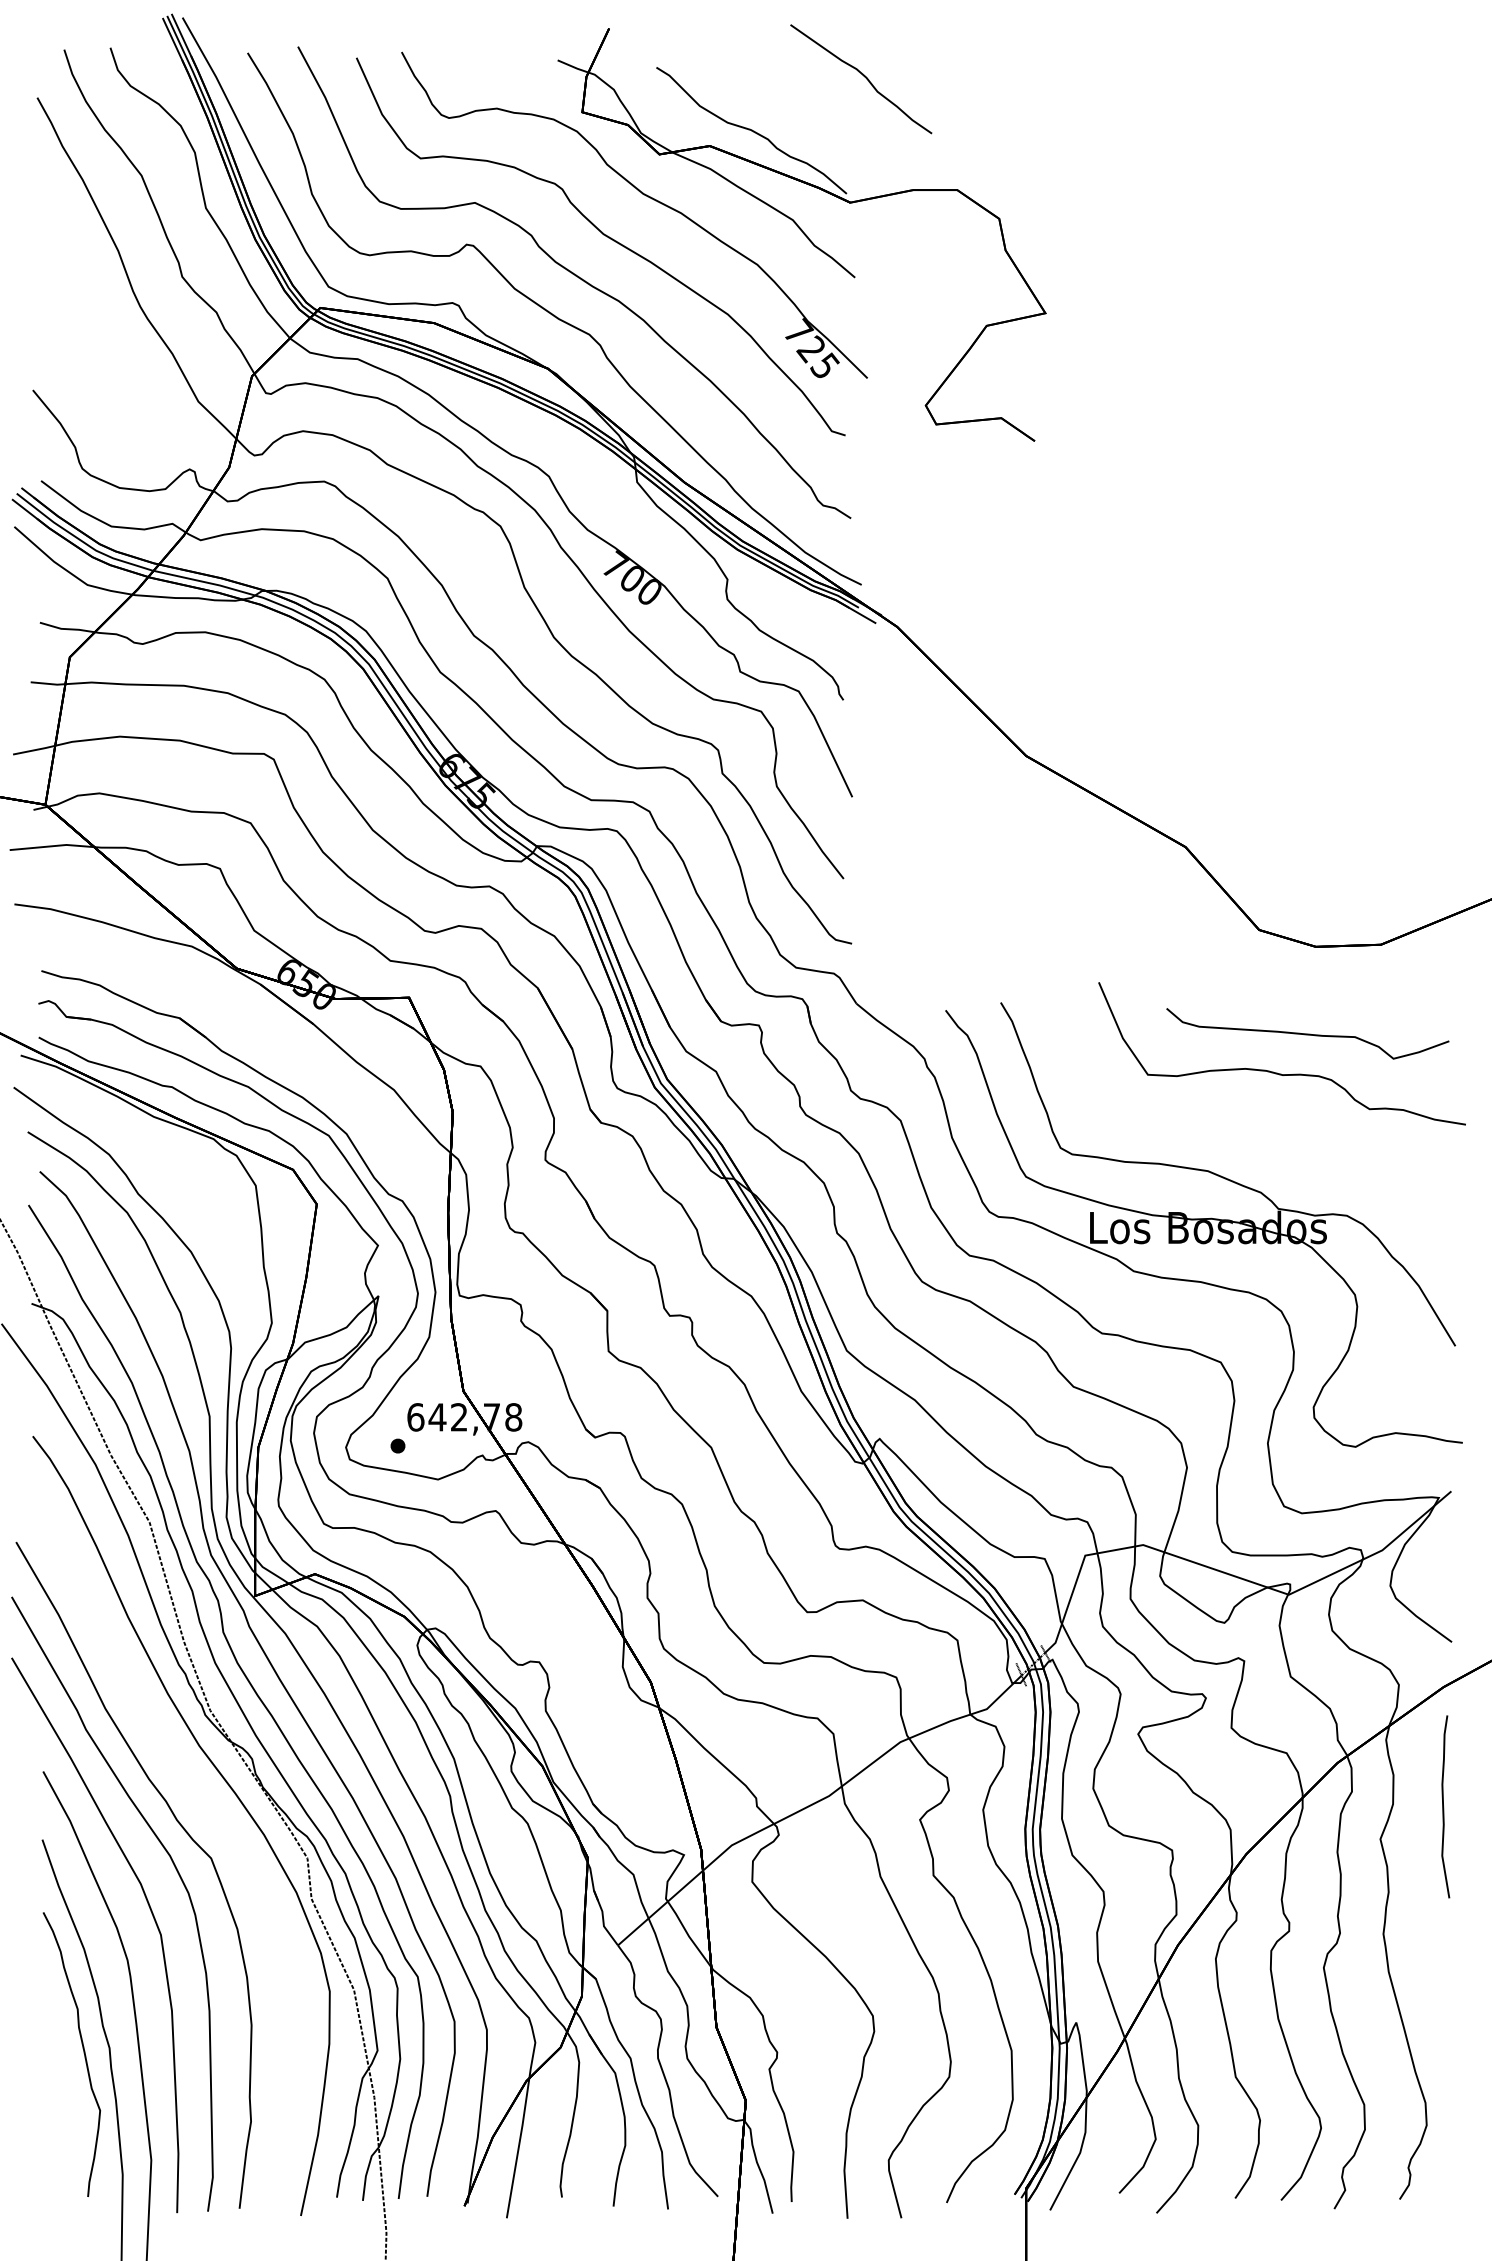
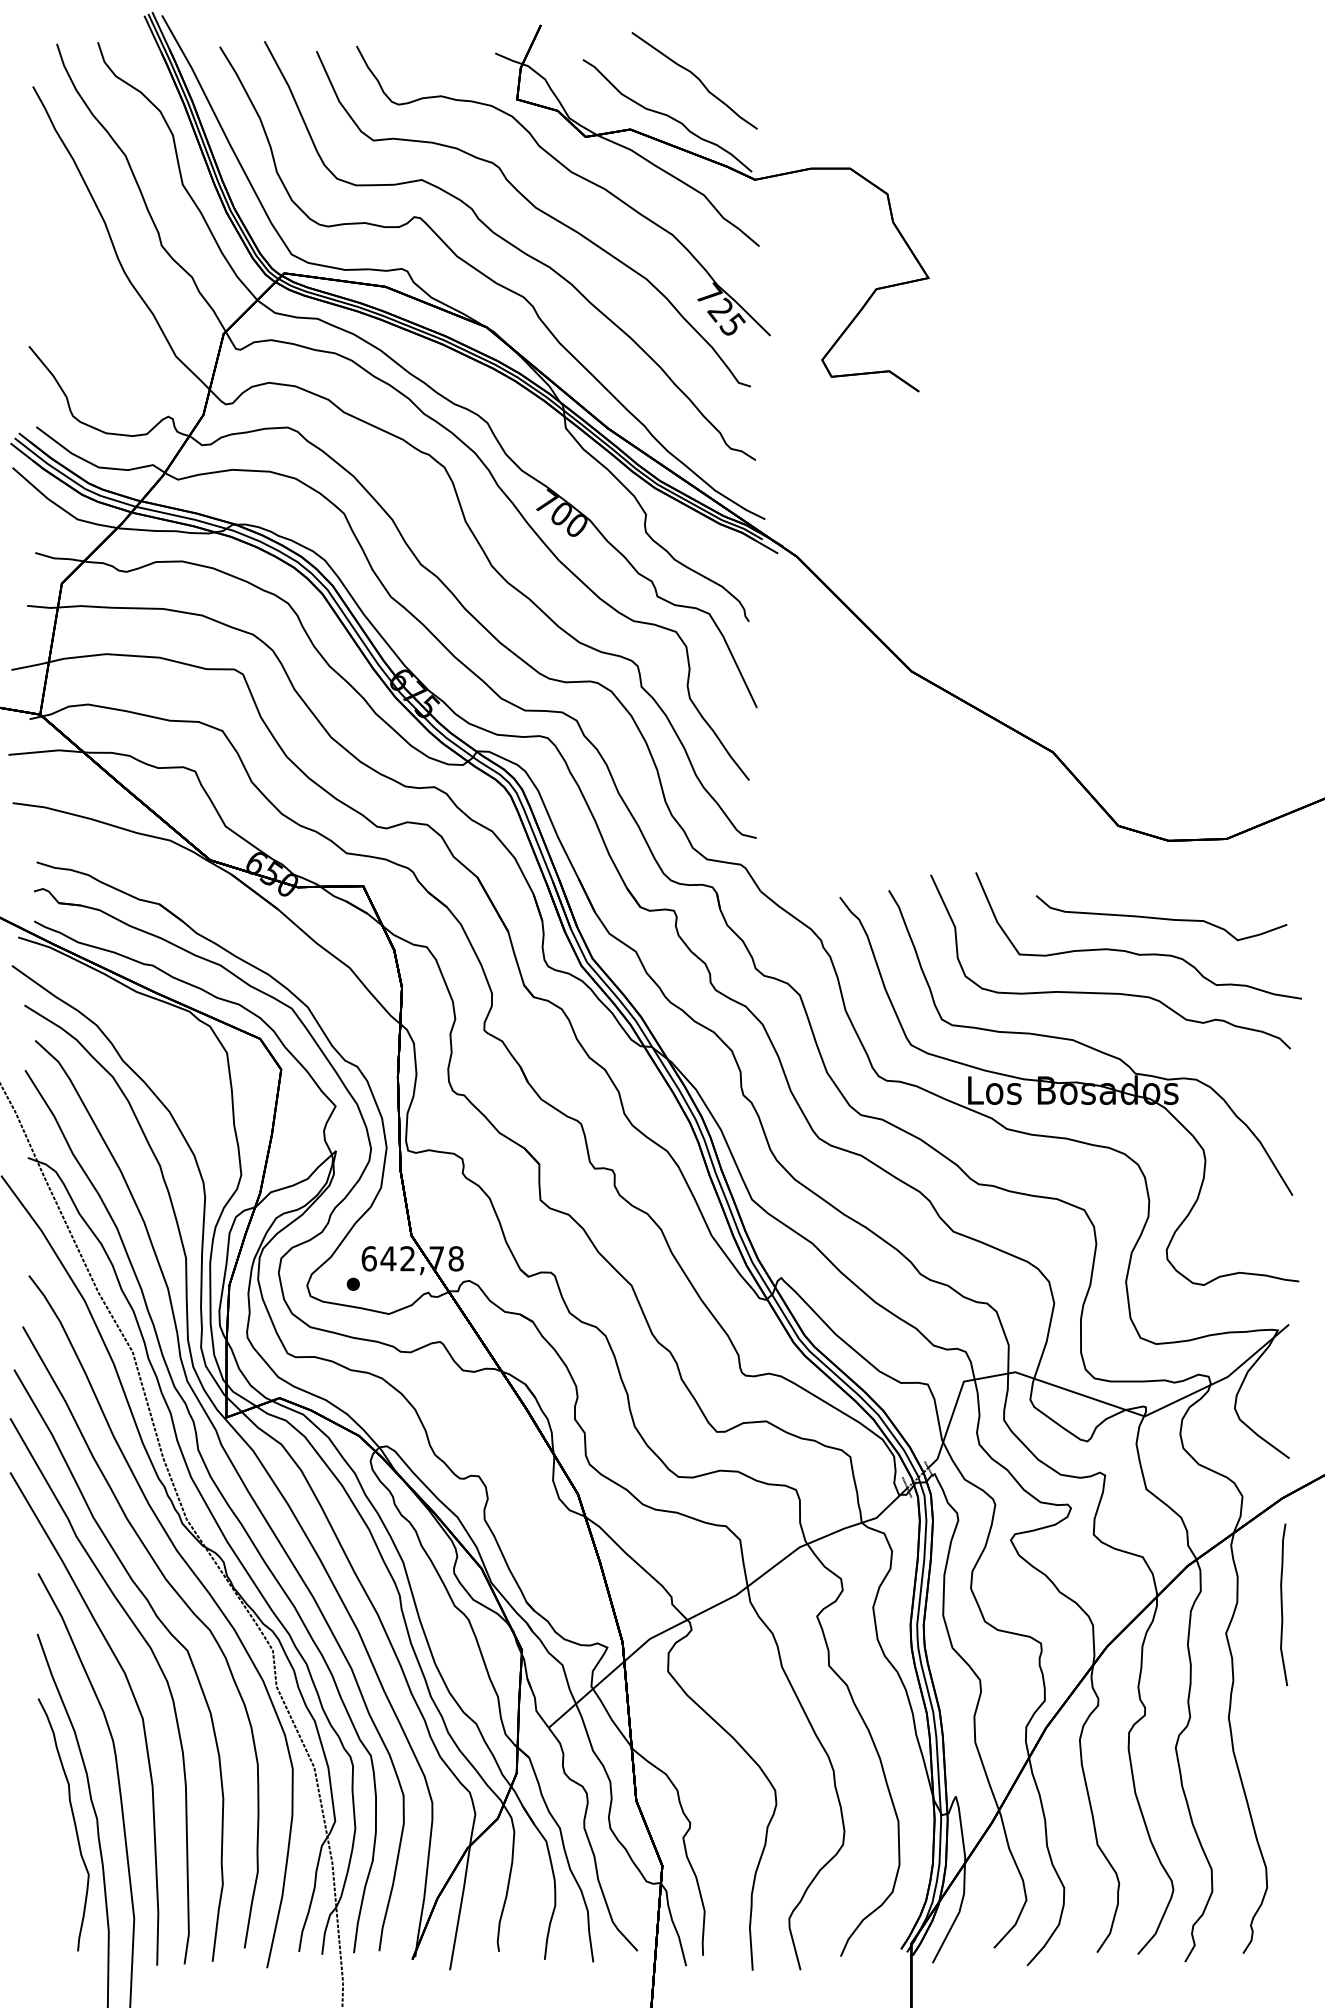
part: (861, 79) -> (694, 81), moved
part: (1250, 1117) -> (1110, 992), added
part: (208, 1806) -> (185, 1604), added

